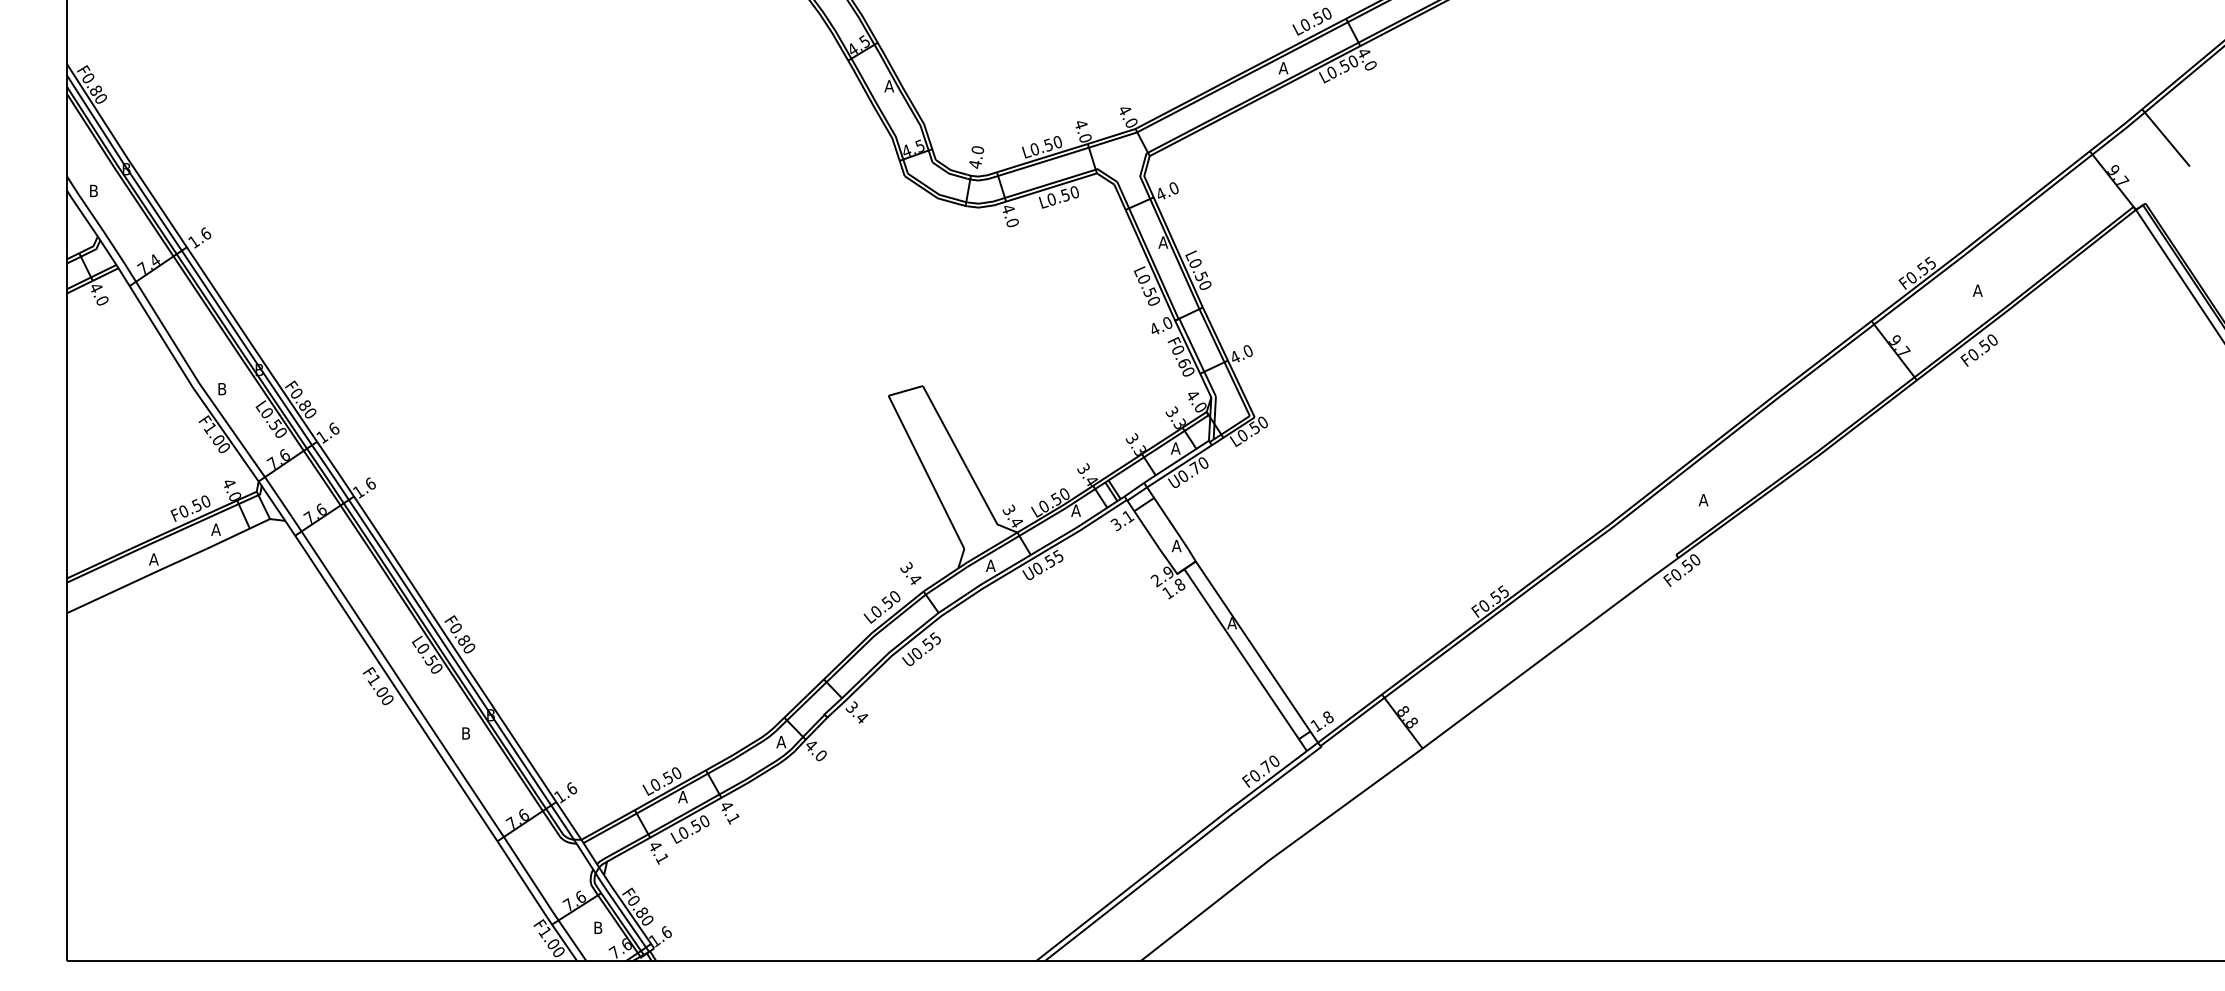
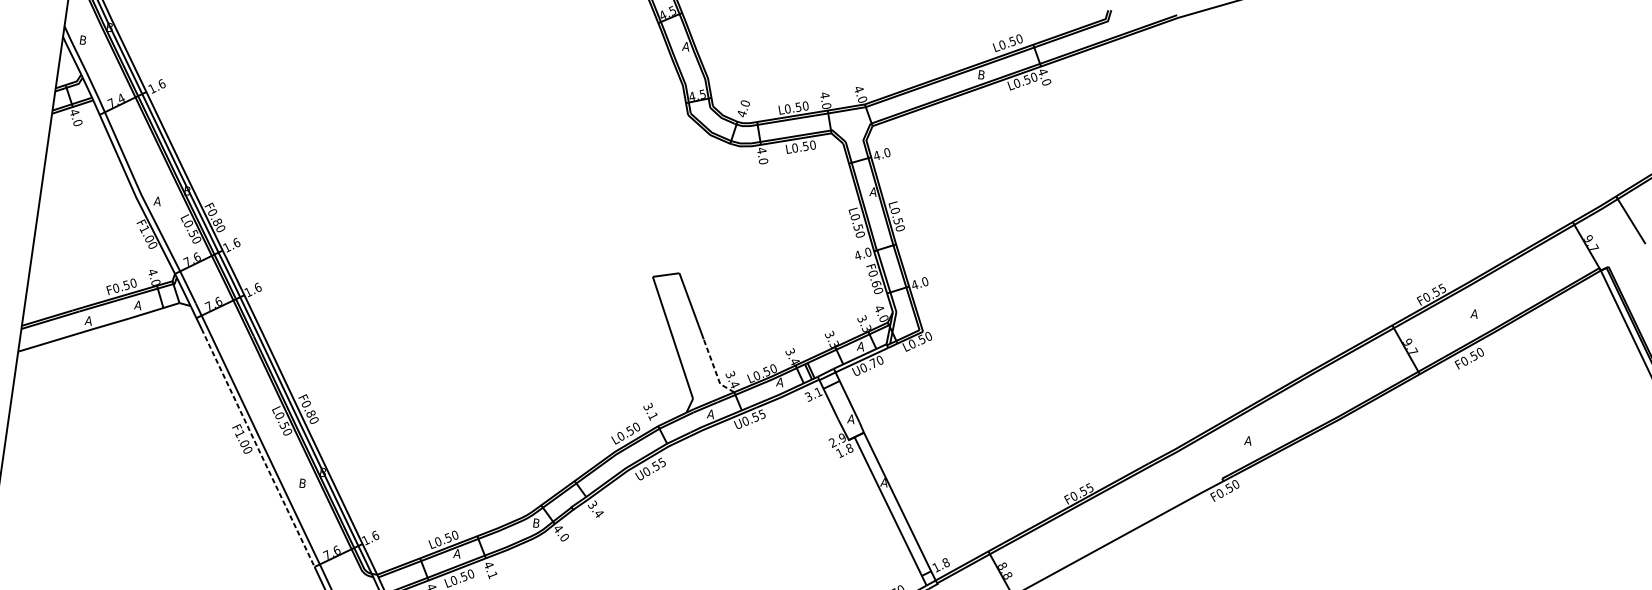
text: (1283, 68) -> (981, 75), A -> B
text: (221, 389) -> (157, 201), B -> A
line: (987, 506) -> (714, 369), solid -> dashed
text: (914, 579) -> (652, 416), 3.4 -> 3.1
line: (400, 695) -> (257, 448), solid -> dashed
text: (781, 742) -> (536, 523), A -> B

